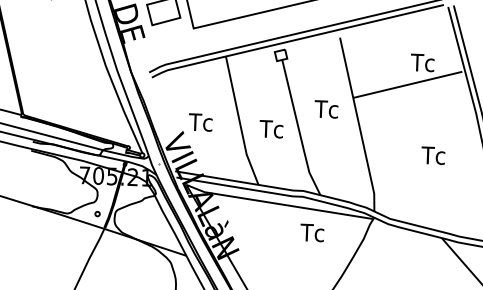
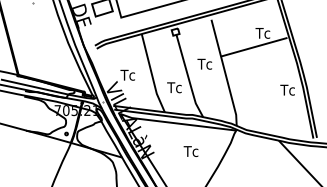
text: (271, 128) -> (174, 87), moved
text: (433, 154) -> (287, 89), moved
text: (311, 232) -> (190, 151), moved

